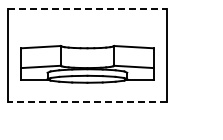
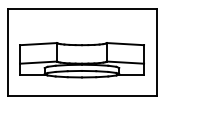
line: (87, 9) -> (82, 8), dashed -> solid
line: (87, 102) -> (82, 95), dashed -> solid

